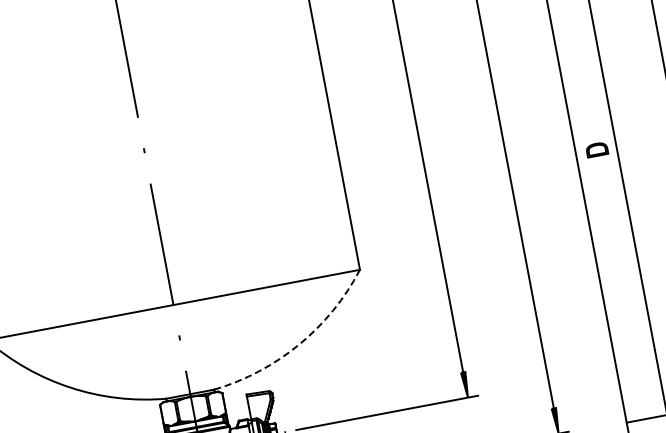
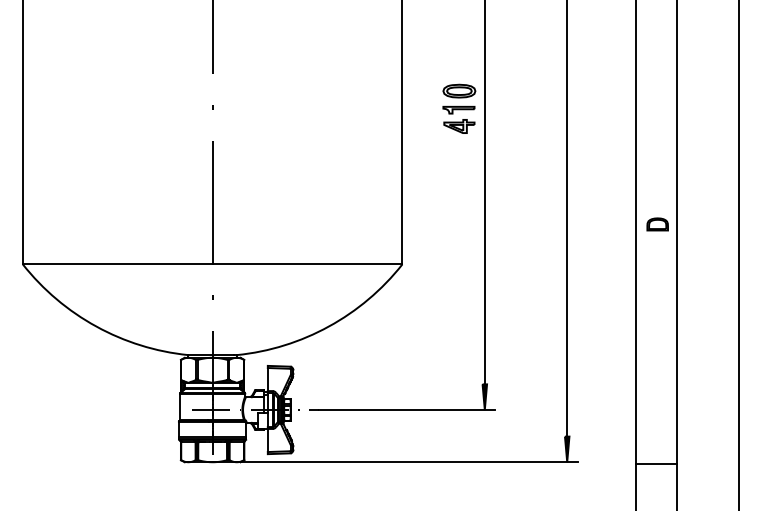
part: (387, 106) -> (459, 108), added
part: (596, 149) -> (657, 224), moved
arc: (298, 344) -> (328, 326), dashed -> solid

